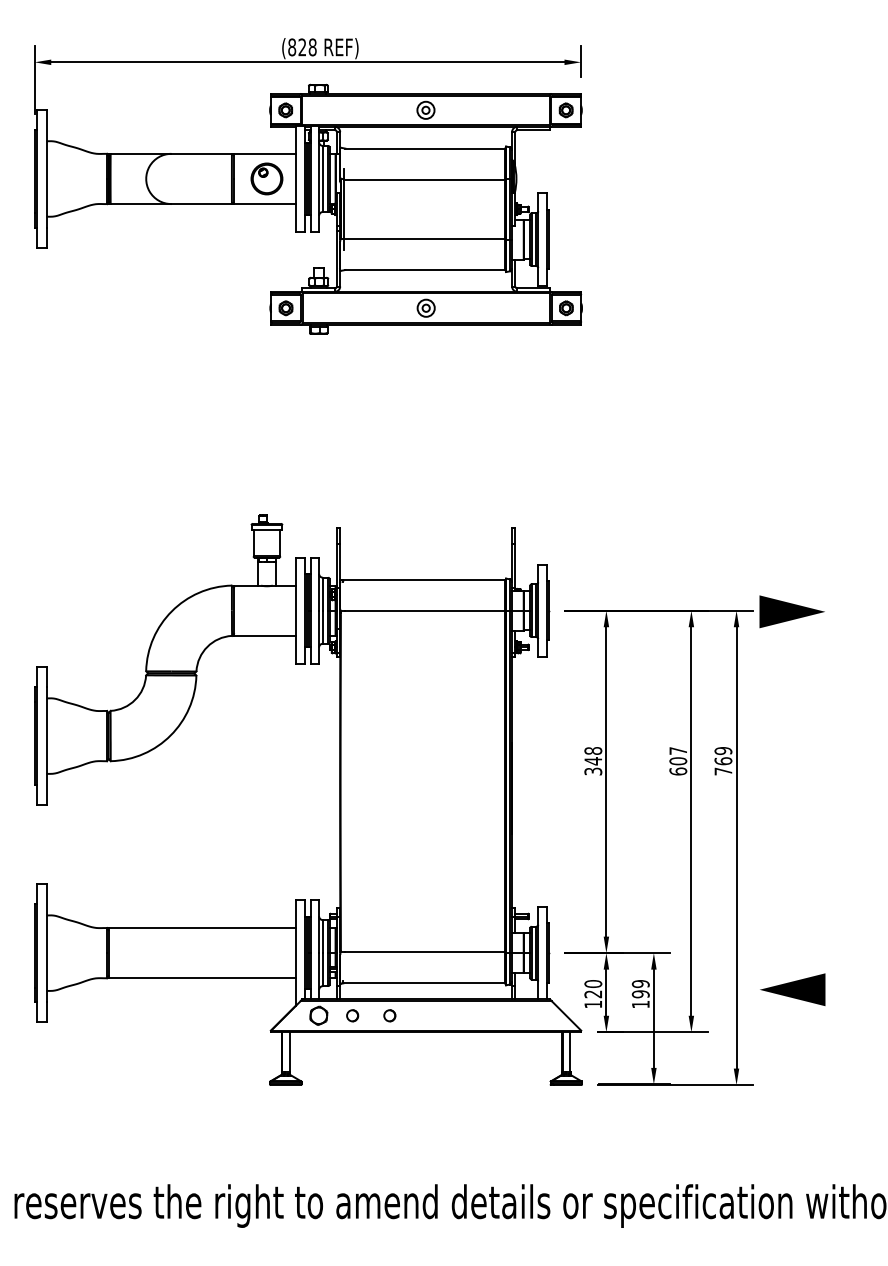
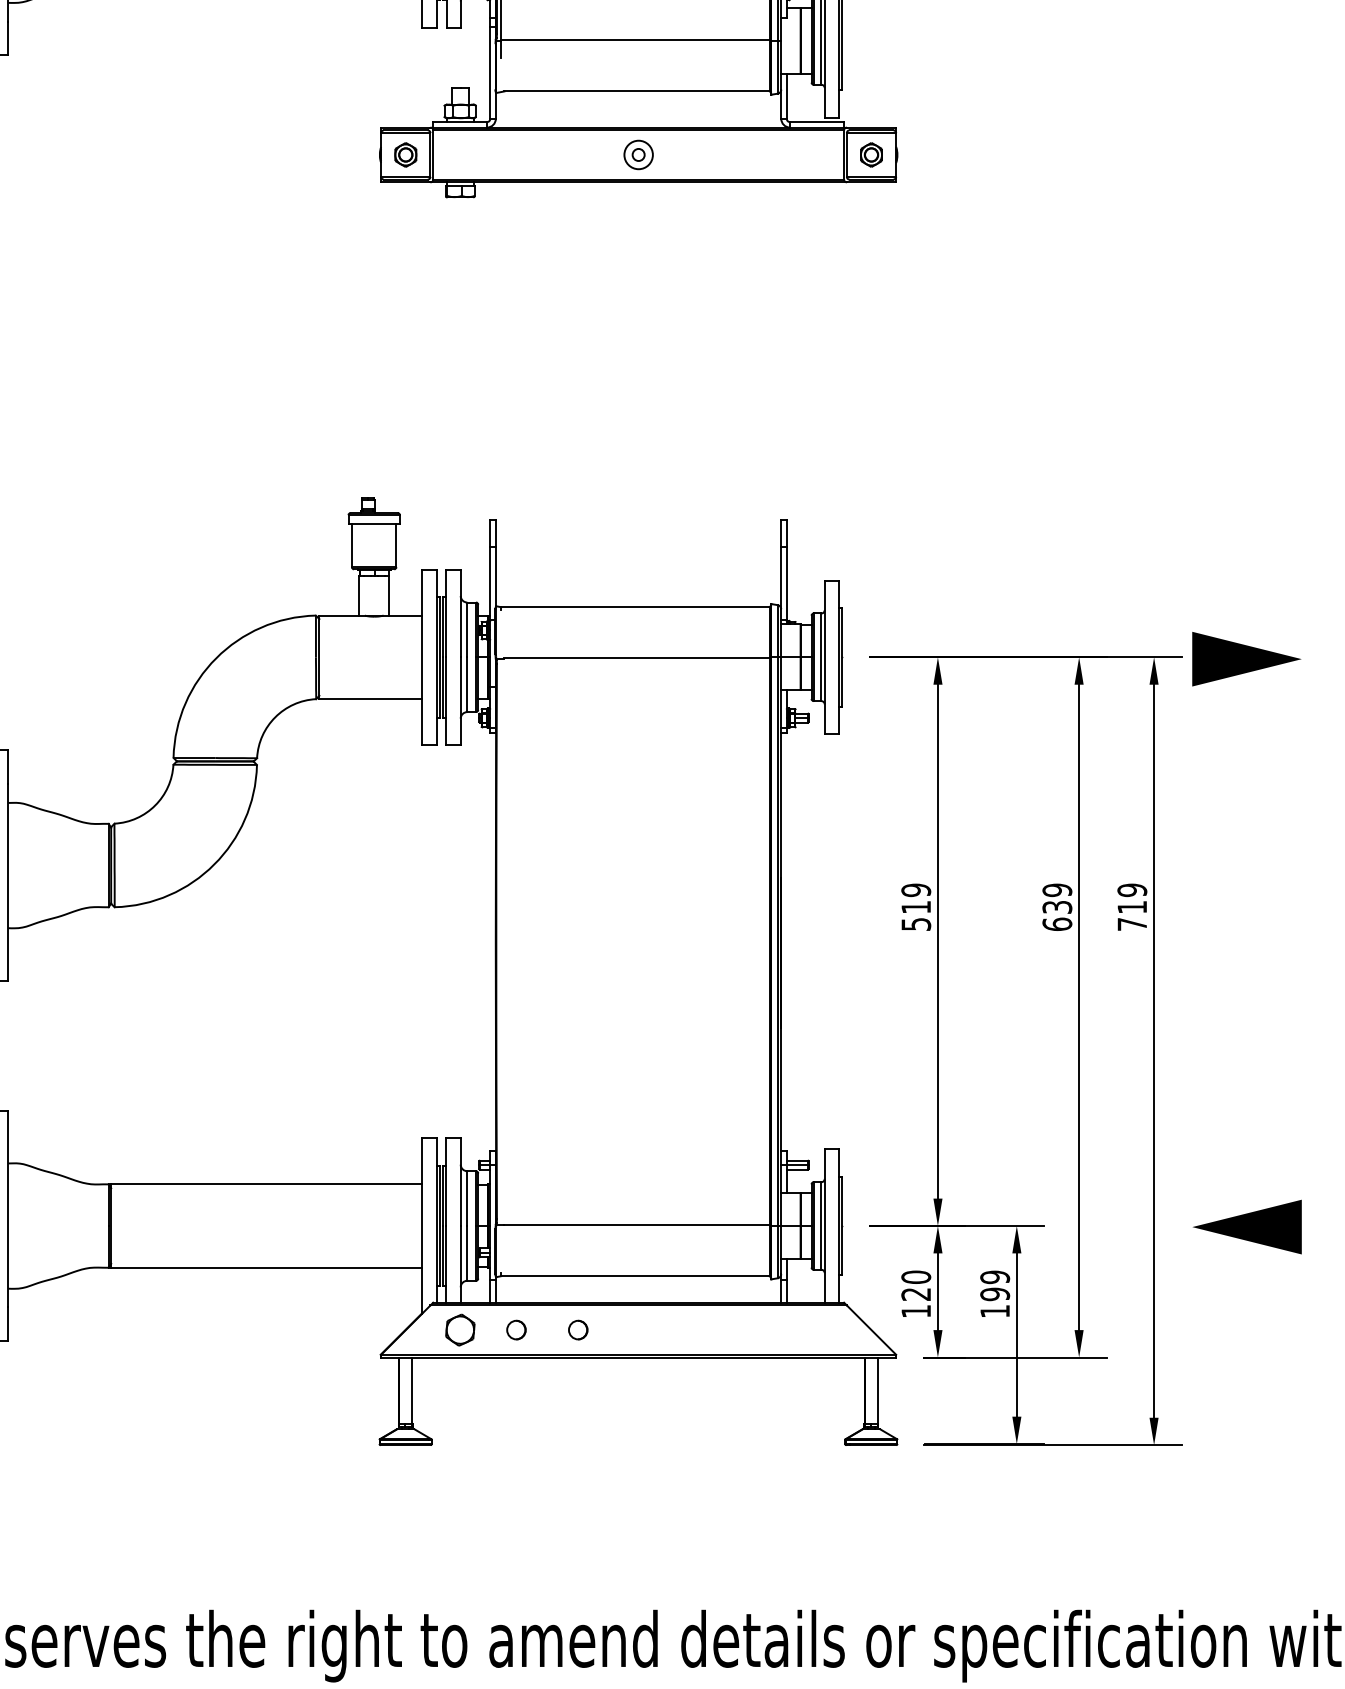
text: (678, 756) -> (1057, 899), 607 -> 639
text: (593, 761) -> (916, 907), 348 -> 519
text: (723, 761) -> (1132, 907), 769 -> 719
line: (792, 989) -> (1247, 1226), moved

